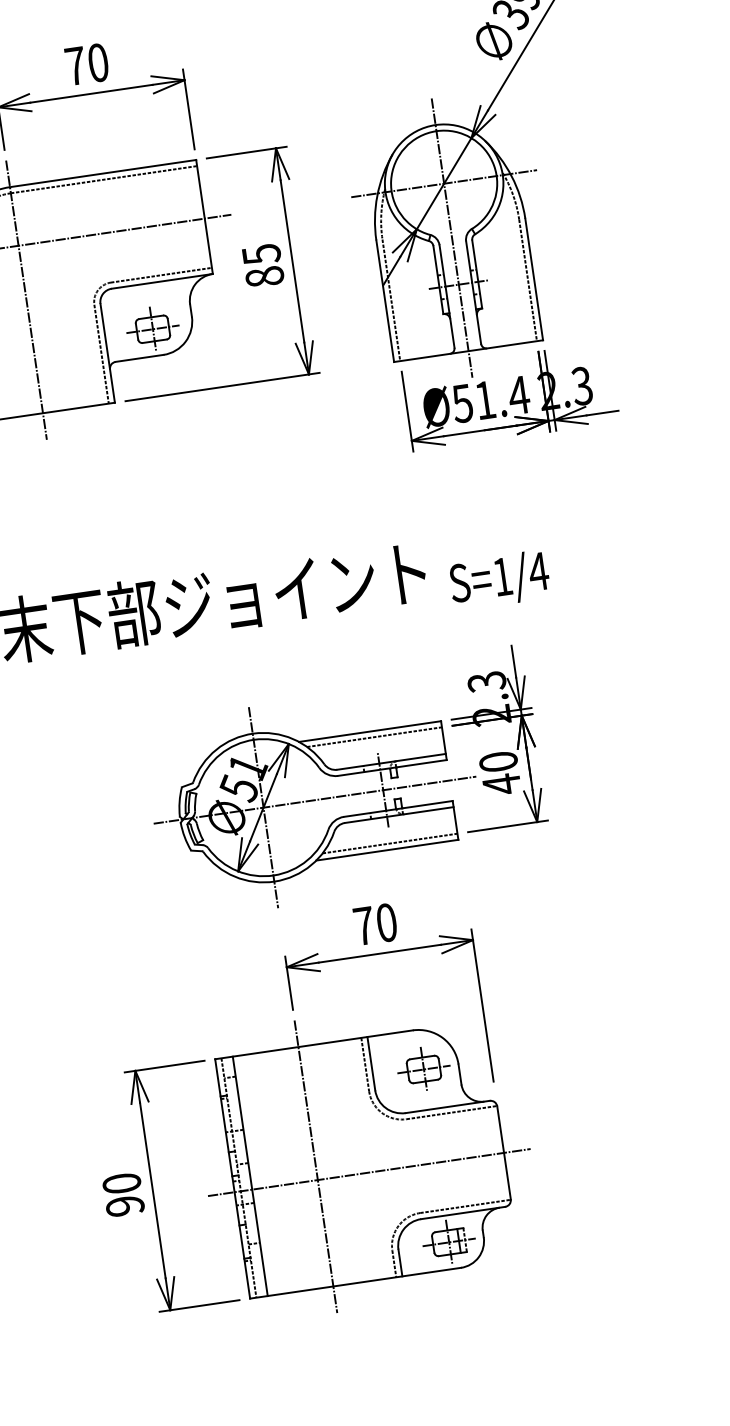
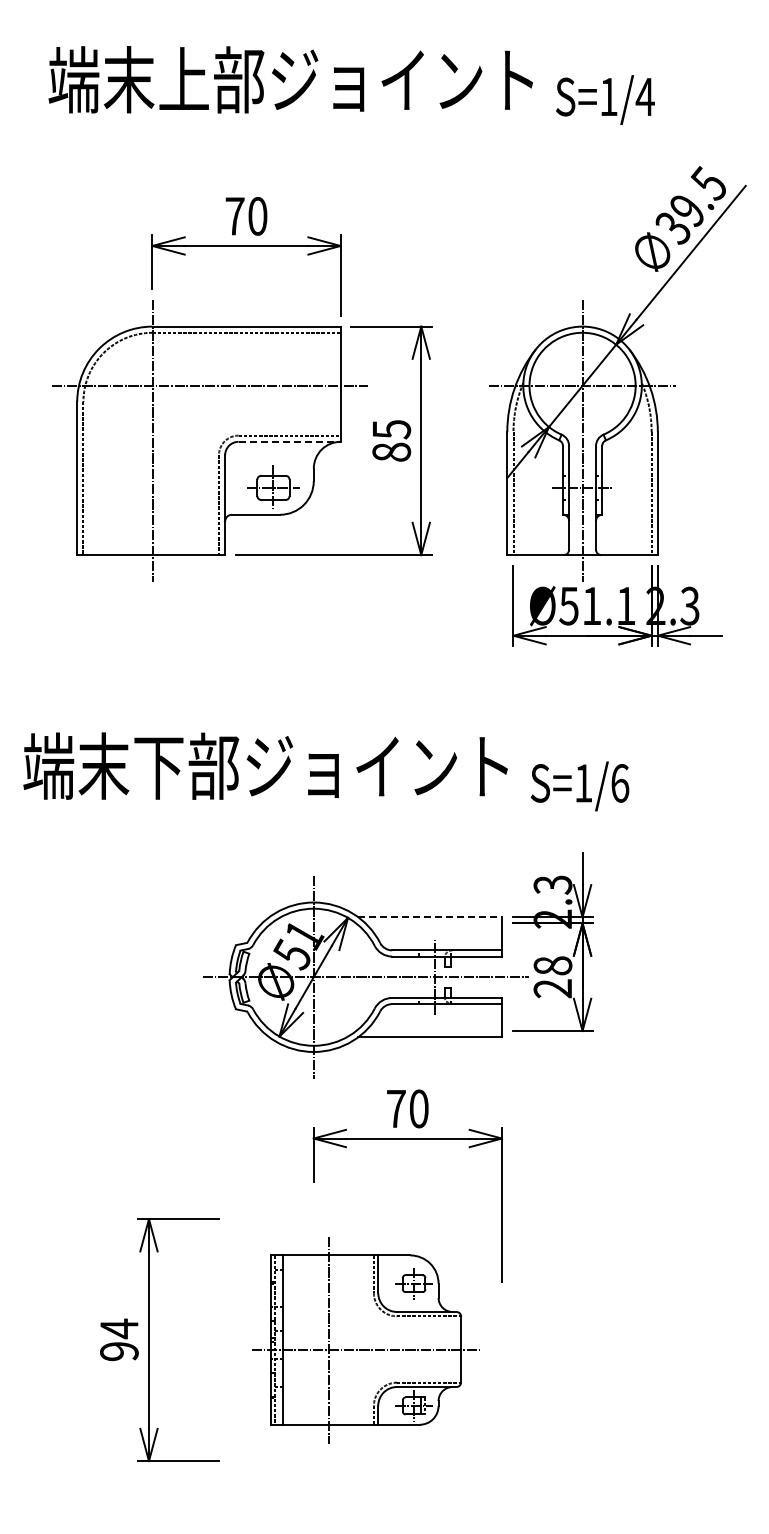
line: (163, 280) -> (290, 441), solid -> dashed
text: (518, 394) -> (625, 605), Ø51.4 -> Ø51.1
text: (538, 571) -> (619, 783), S=1/4 -> S=1/6
line: (370, 731) -> (430, 917), solid -> dashed
line: (374, 737) -> (433, 923), removed
text: (499, 773) -> (552, 977), 40 -> 28
line: (389, 844) -> (433, 1031), removed
part: (367, 1158) -> (365, 1339), size x0.7
text: (121, 1183) -> (119, 1328), 90 -> 94

